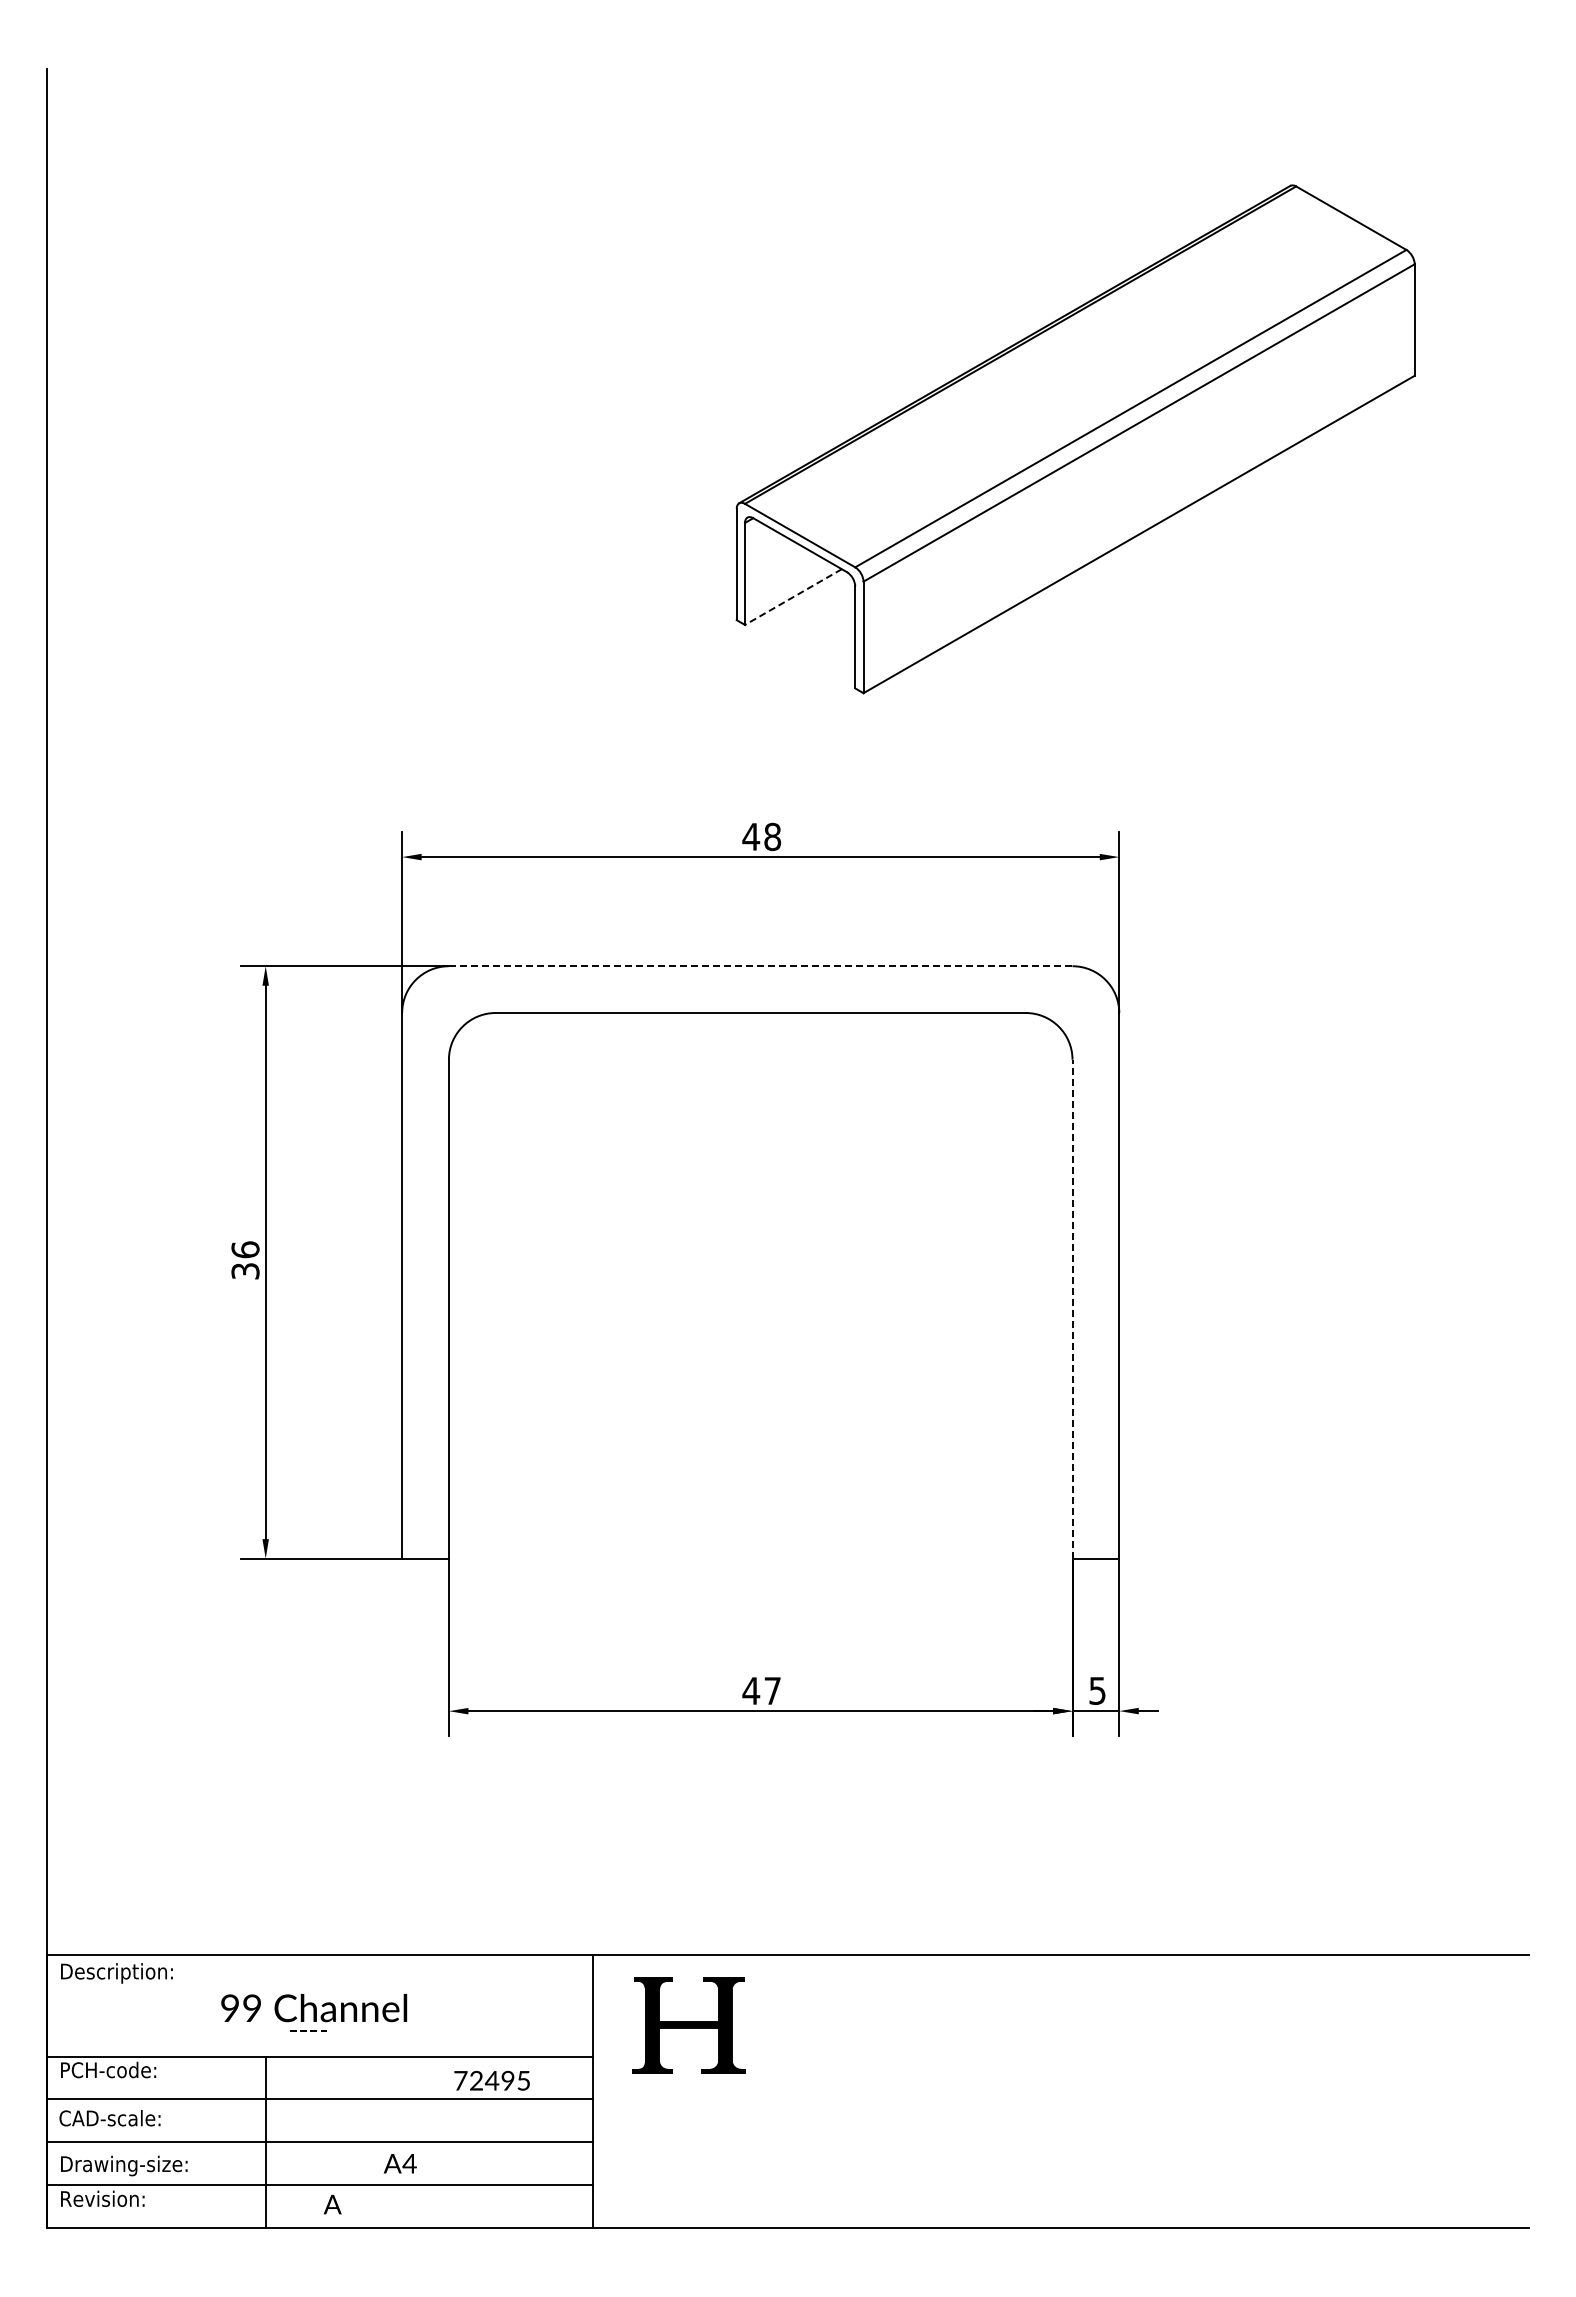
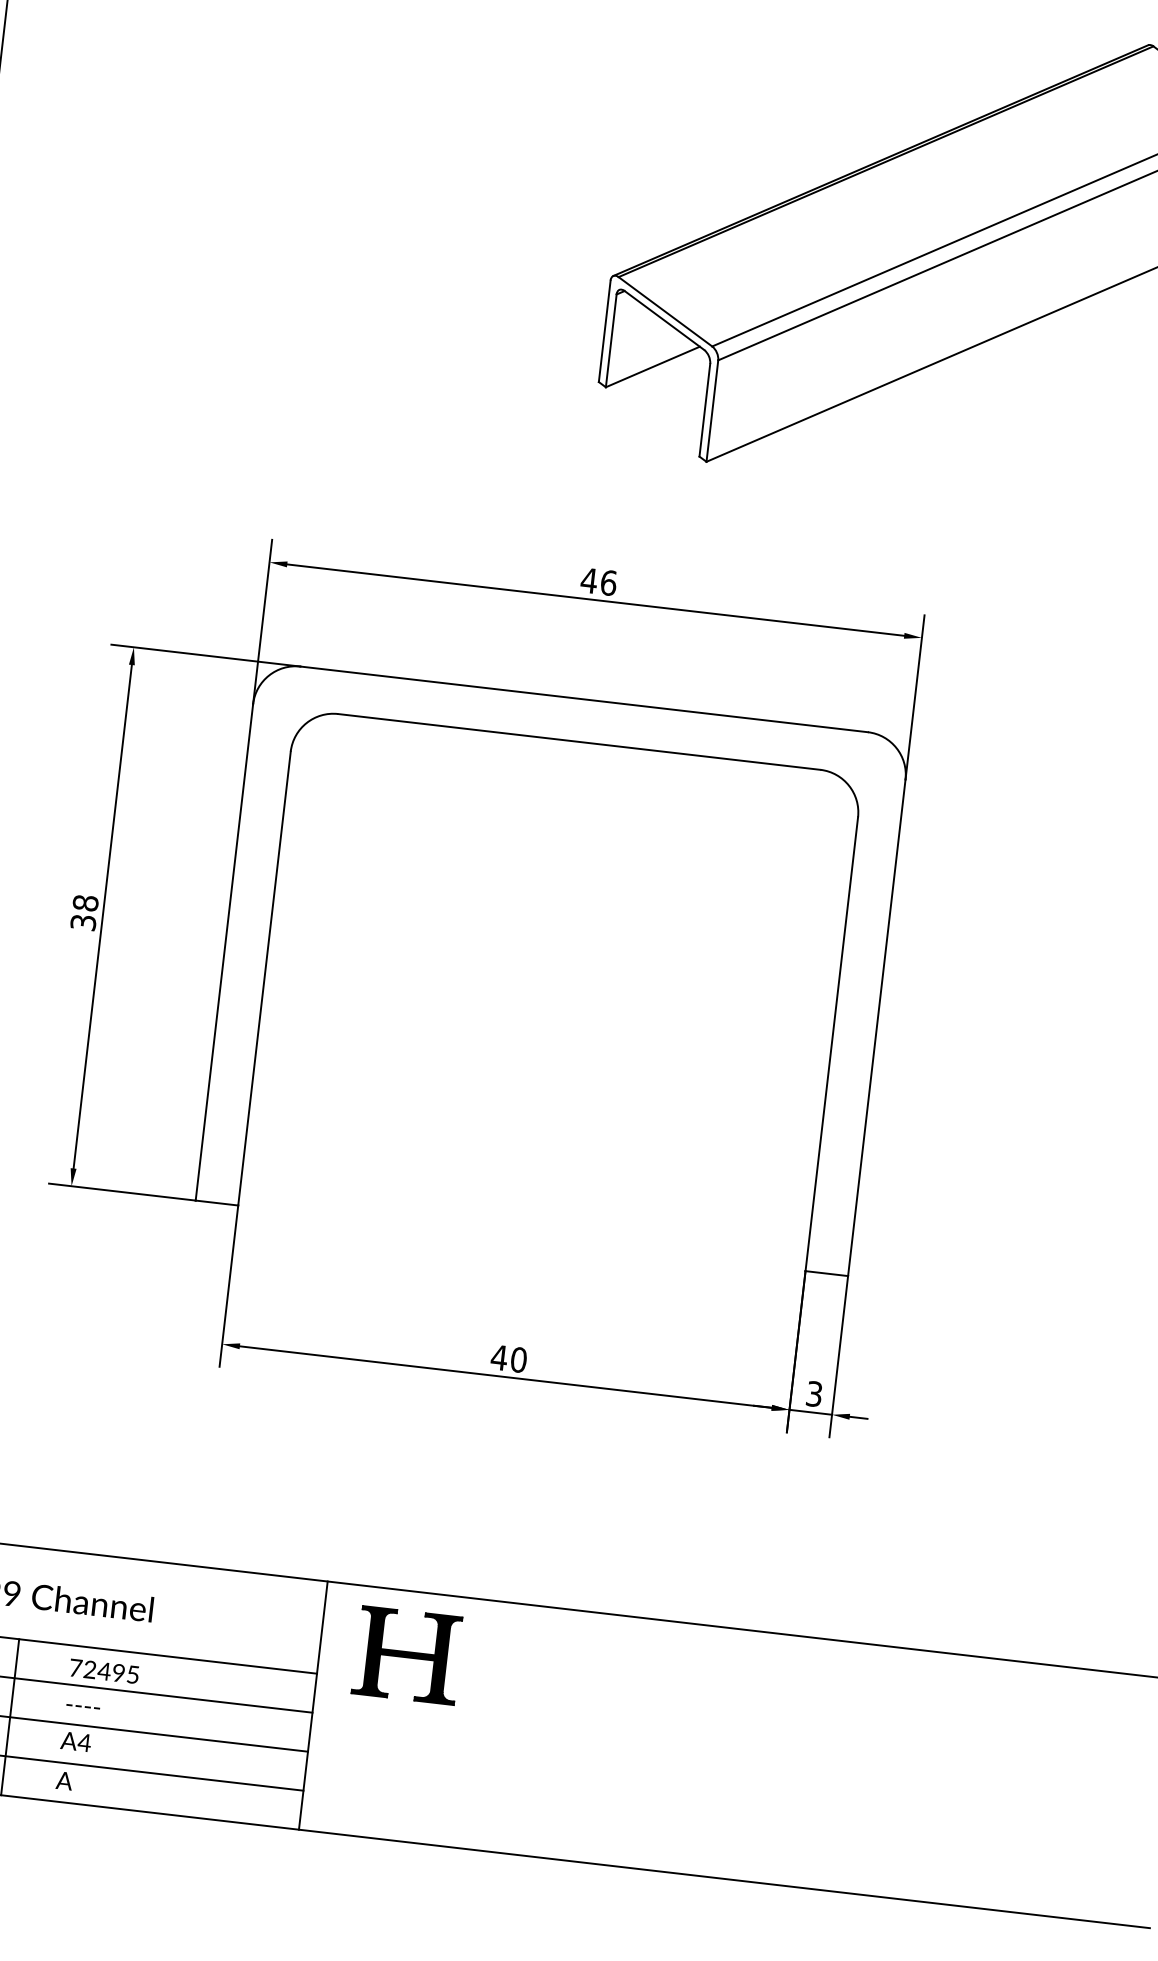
line: (793, 597) -> (652, 367), dashed -> solid
text: (772, 836) -> (608, 582), 48 -> 46
line: (760, 966) -> (584, 699), dashed -> solid
text: (245, 1249) -> (85, 902), 36 -> 38
line: (1072, 1308) -> (831, 1043), dashed -> solid
text: (1097, 1690) -> (814, 1393), 5 -> 3
text: (772, 1691) -> (518, 1360), 47 -> 40
text: (308, 2030) -> (83, 1706), moved
text: (491, 2080) -> (103, 1671), moved
text: (399, 2163) -> (75, 1741), moved

